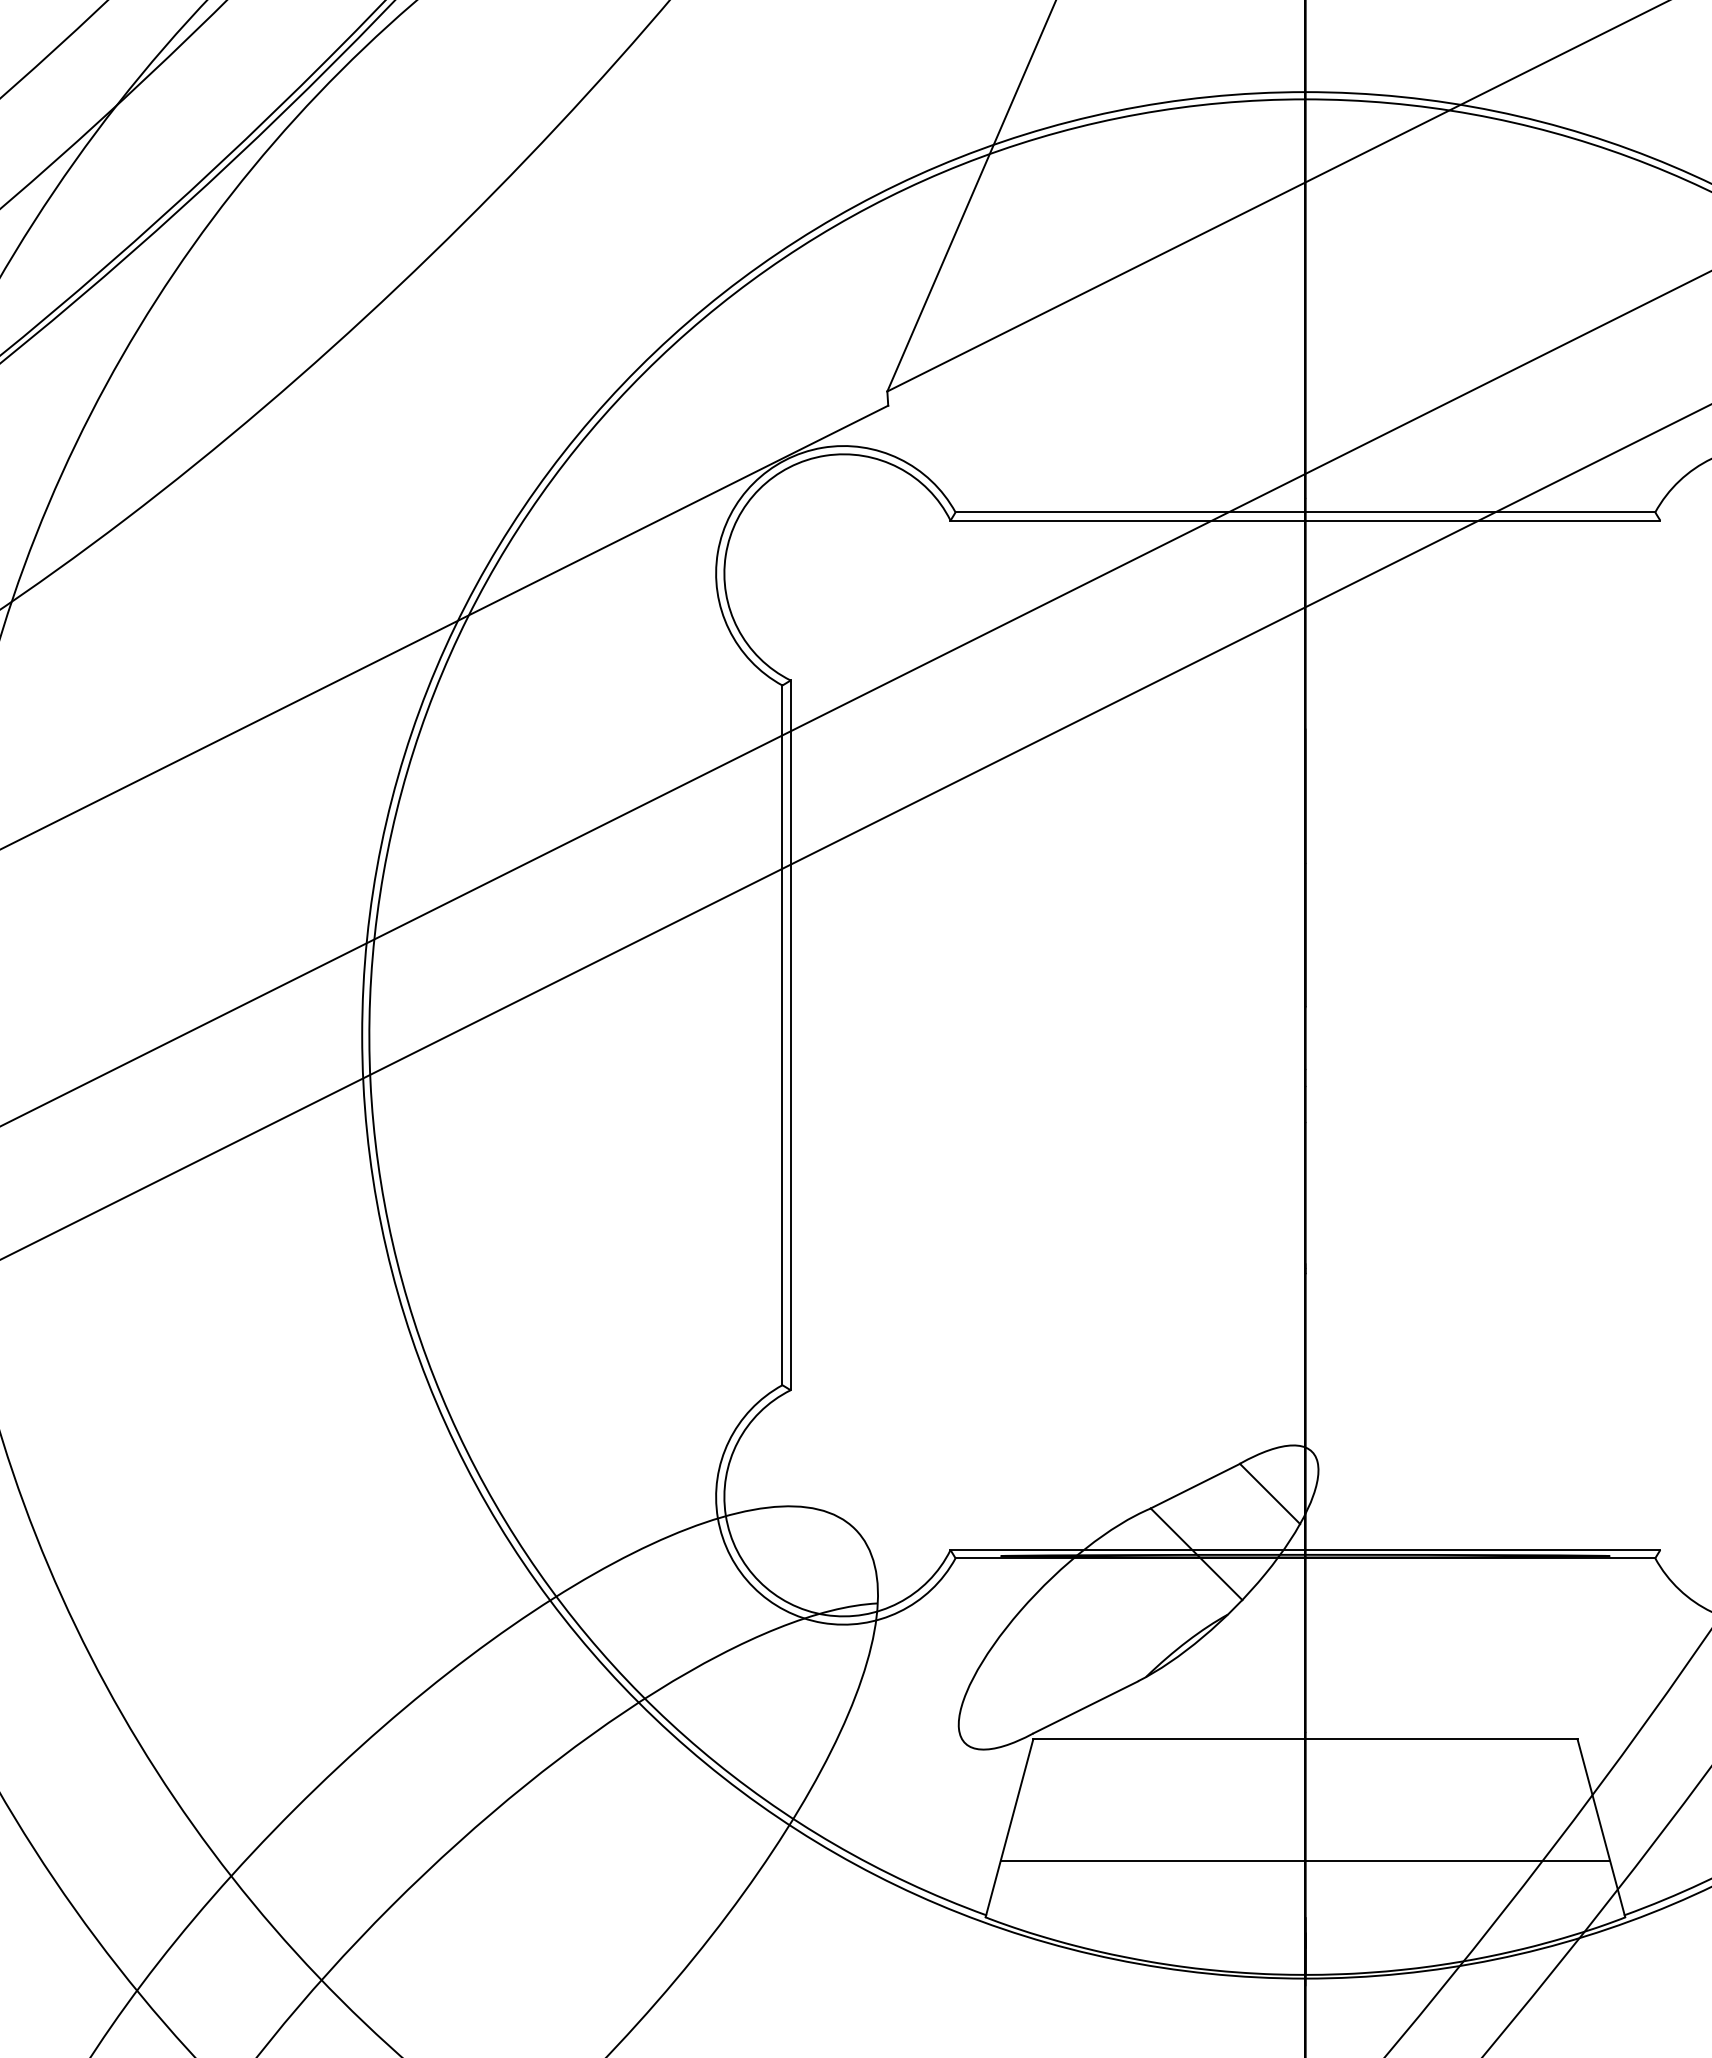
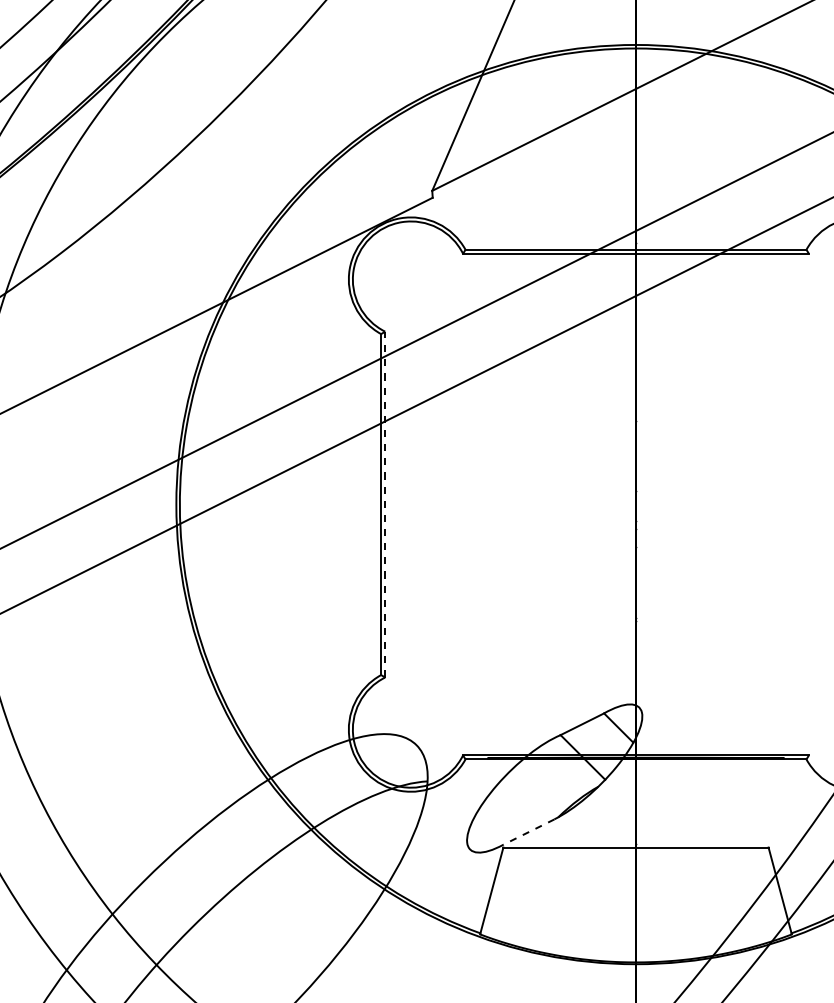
line: (791, 1035) -> (385, 504), solid -> dashed
line: (1084, 1708) -> (528, 832), solid -> dashed
line: (1304, 1860) -> (635, 906), removed

